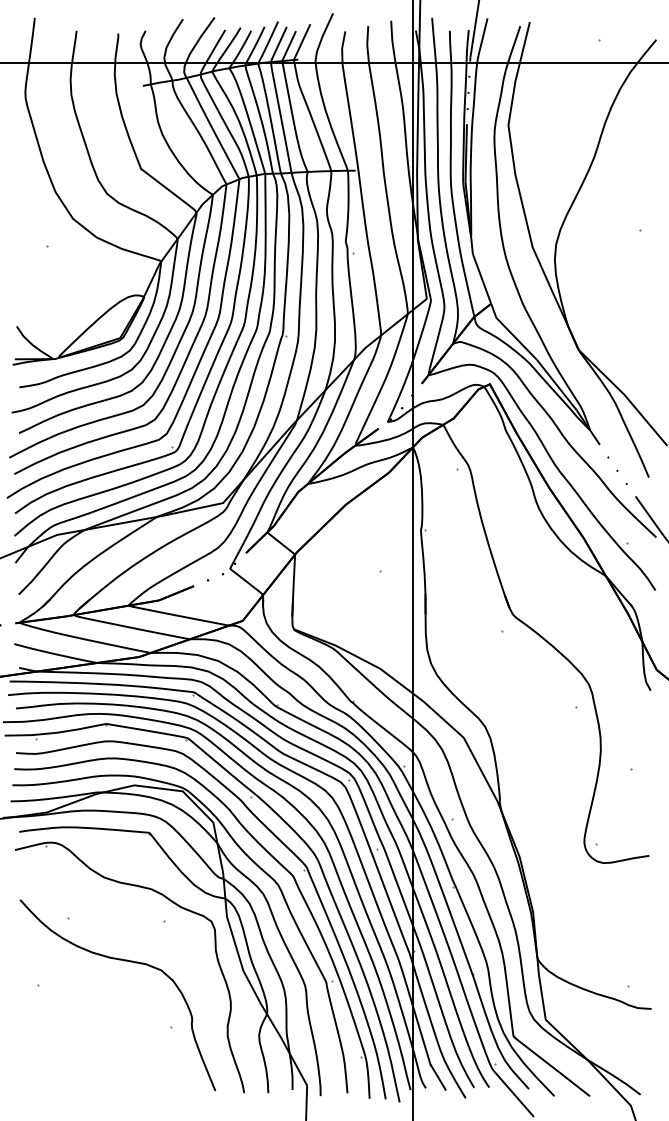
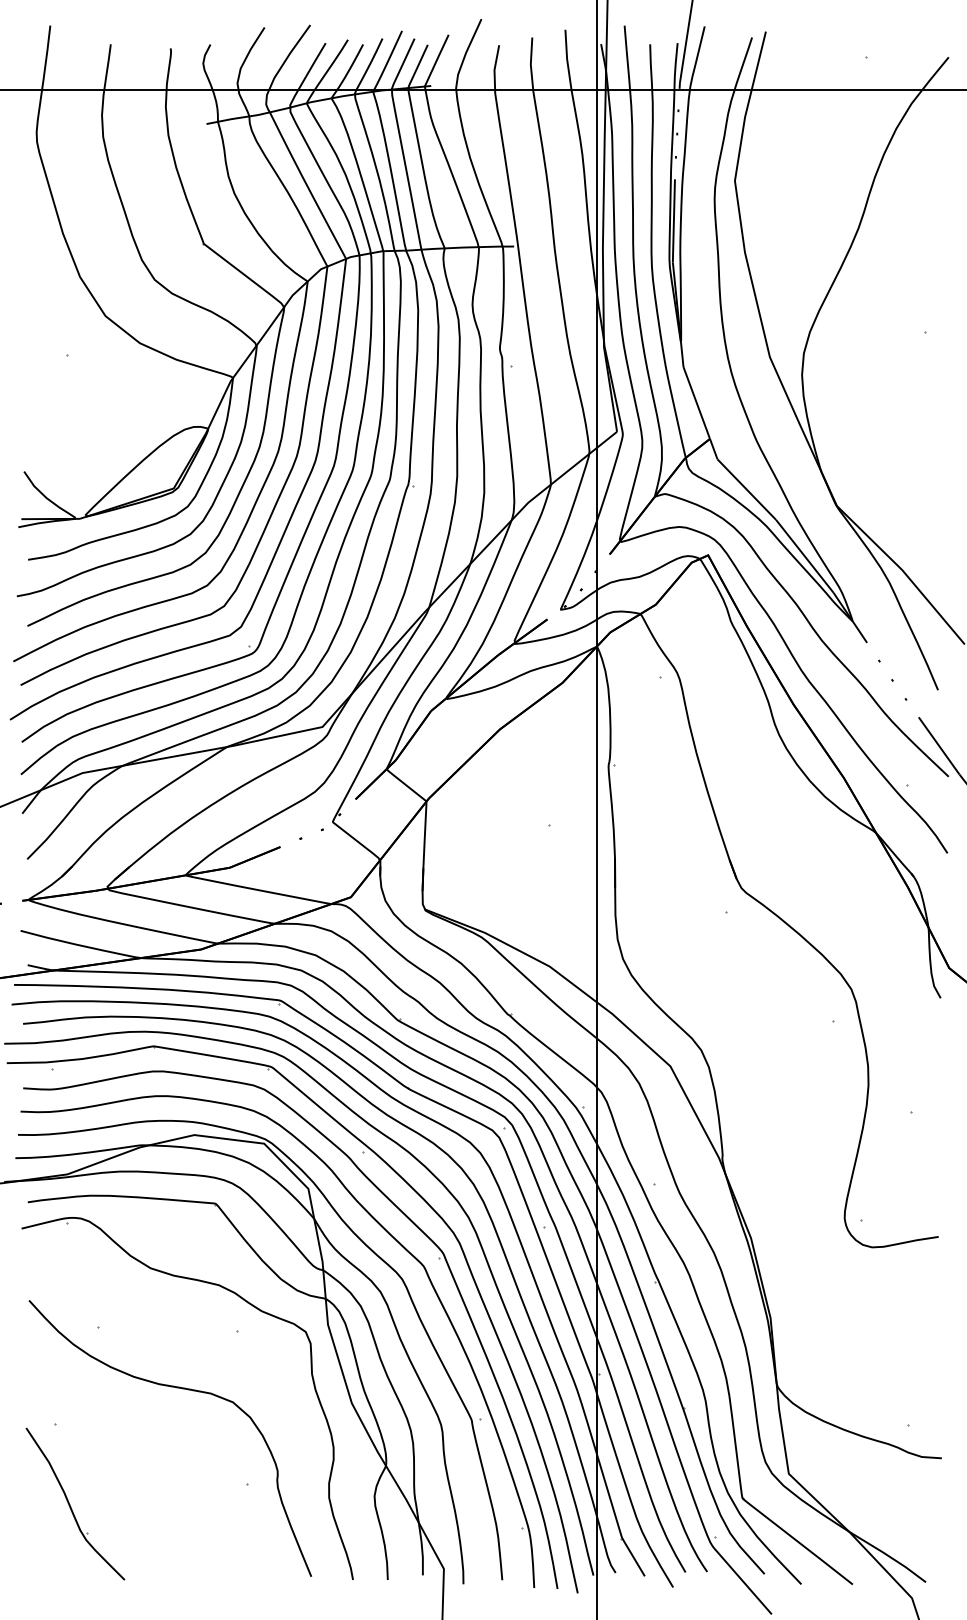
part: (51, 1040) -> (74, 1503), added

